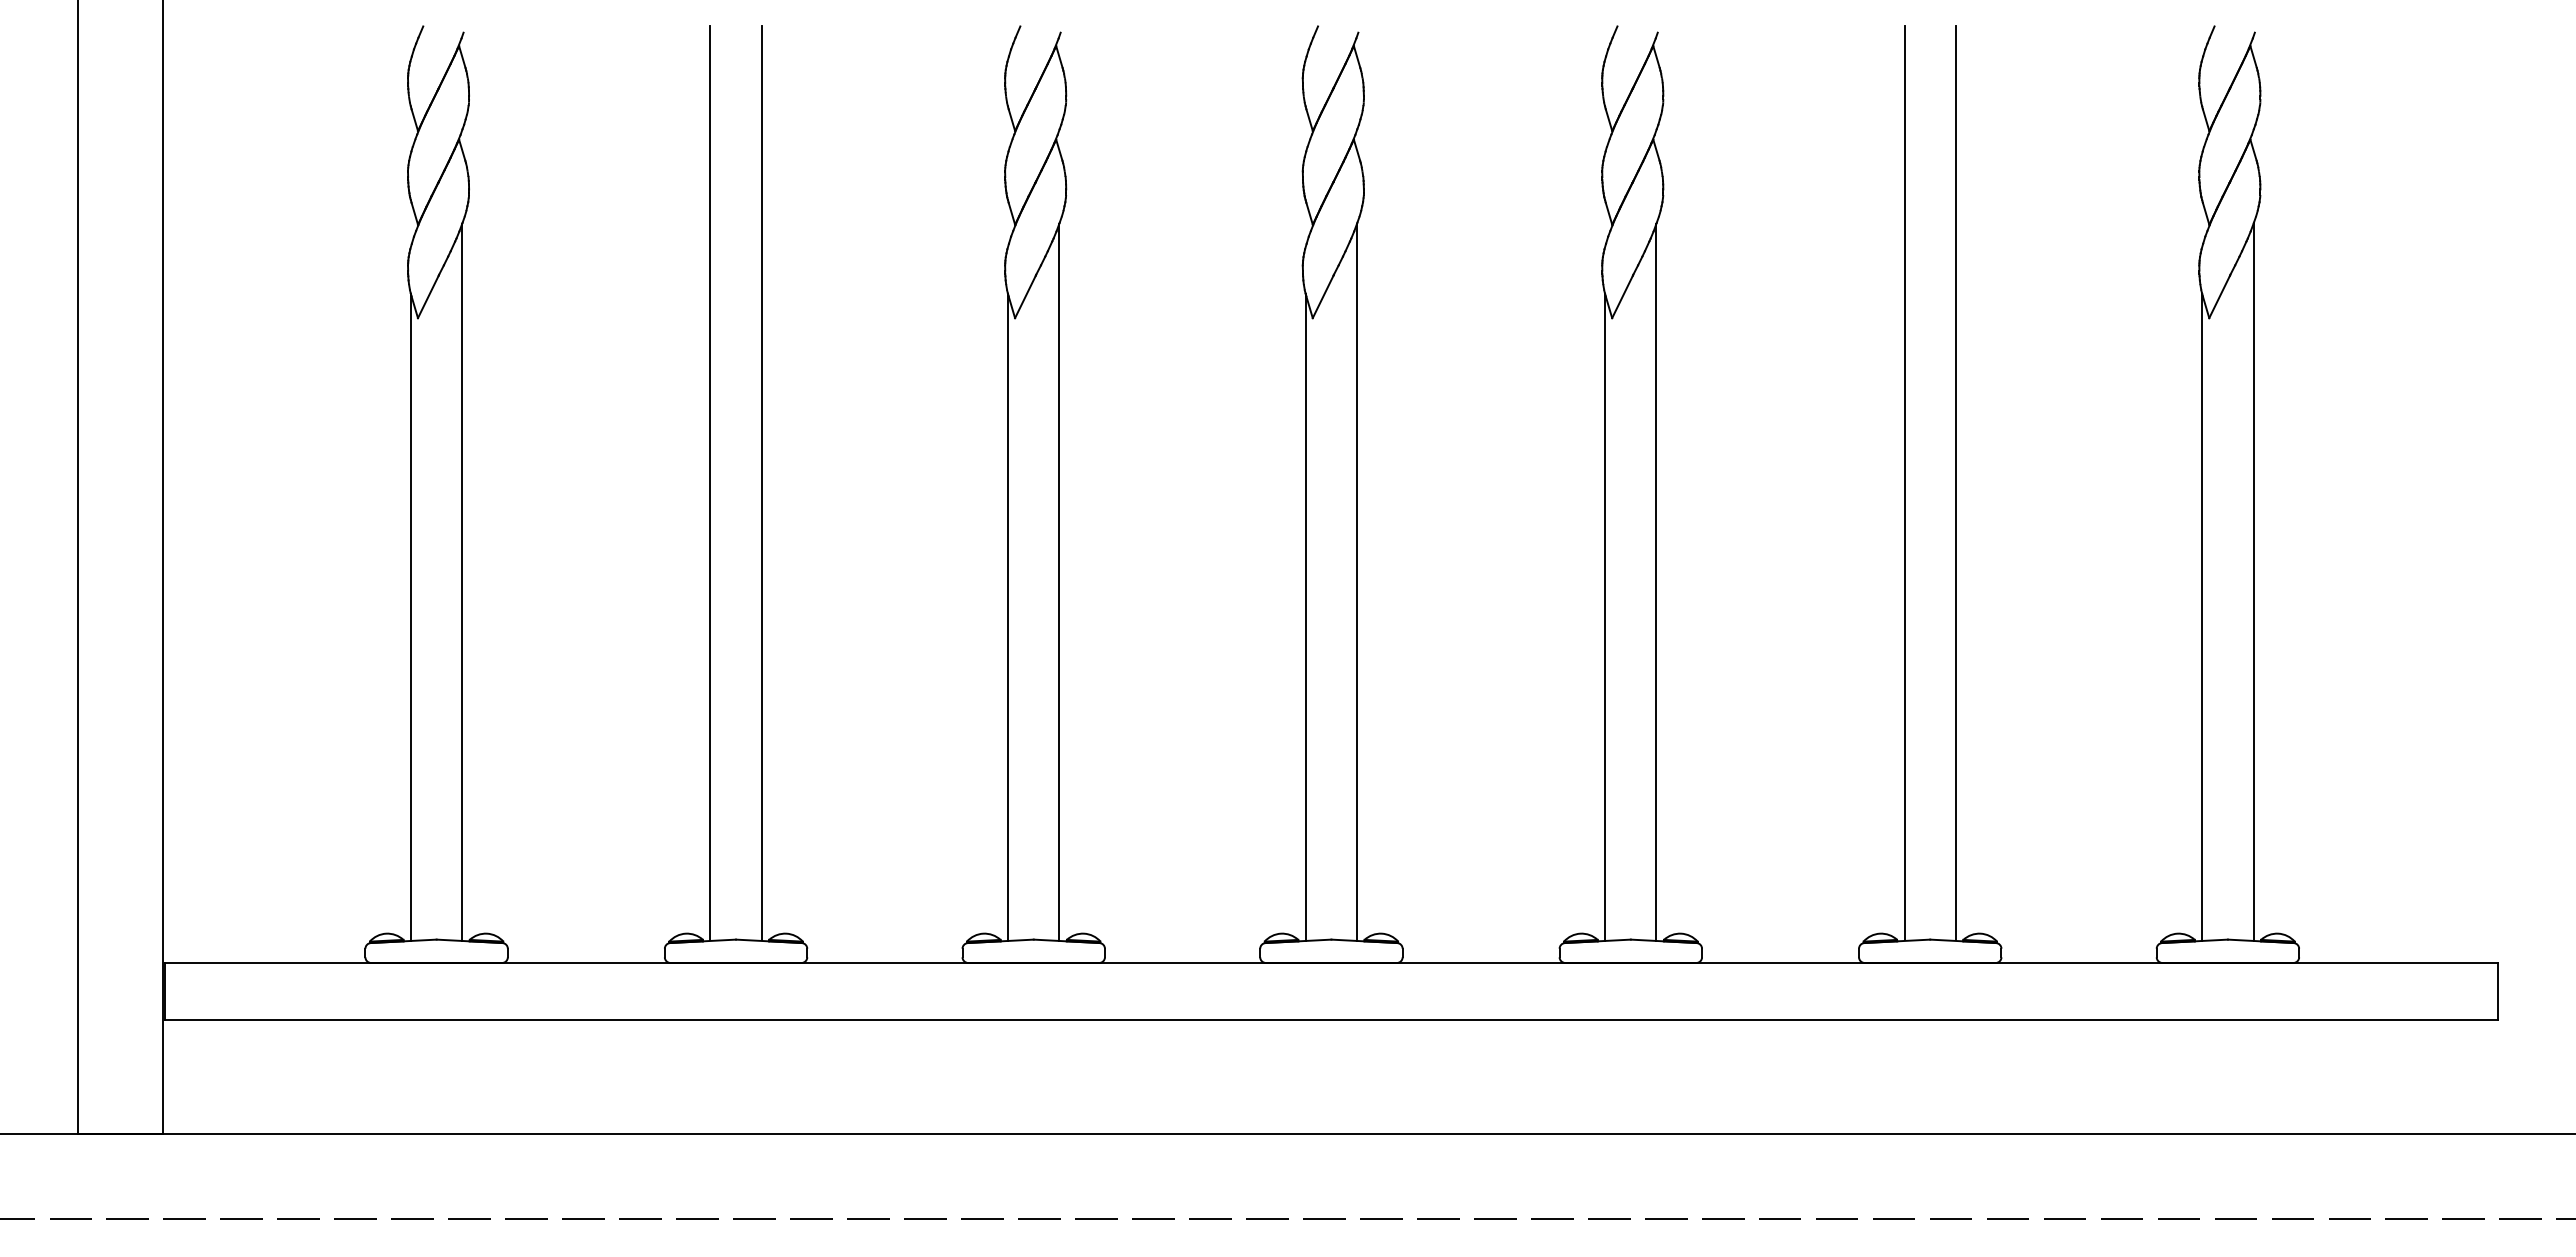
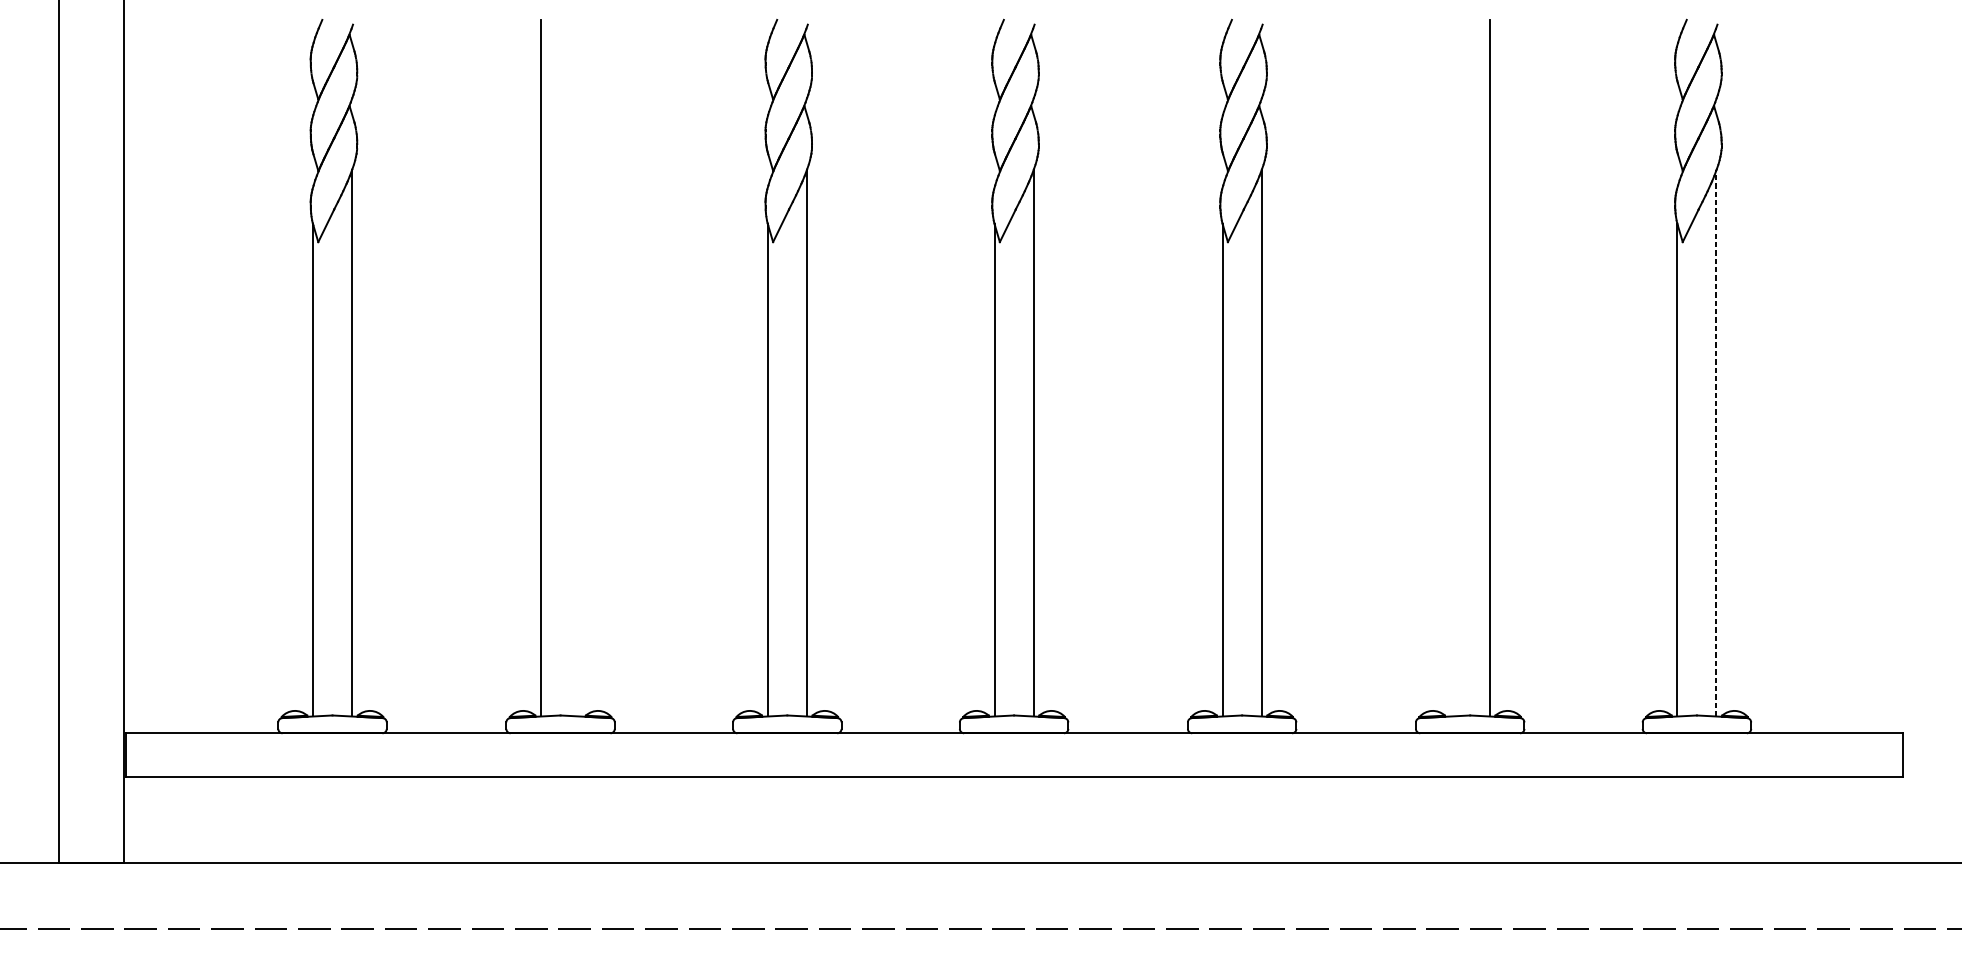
line: (761, 483) -> (579, 368), removed
line: (1904, 483) -> (1450, 368), removed
line: (2253, 582) -> (1716, 443), solid -> dashed

